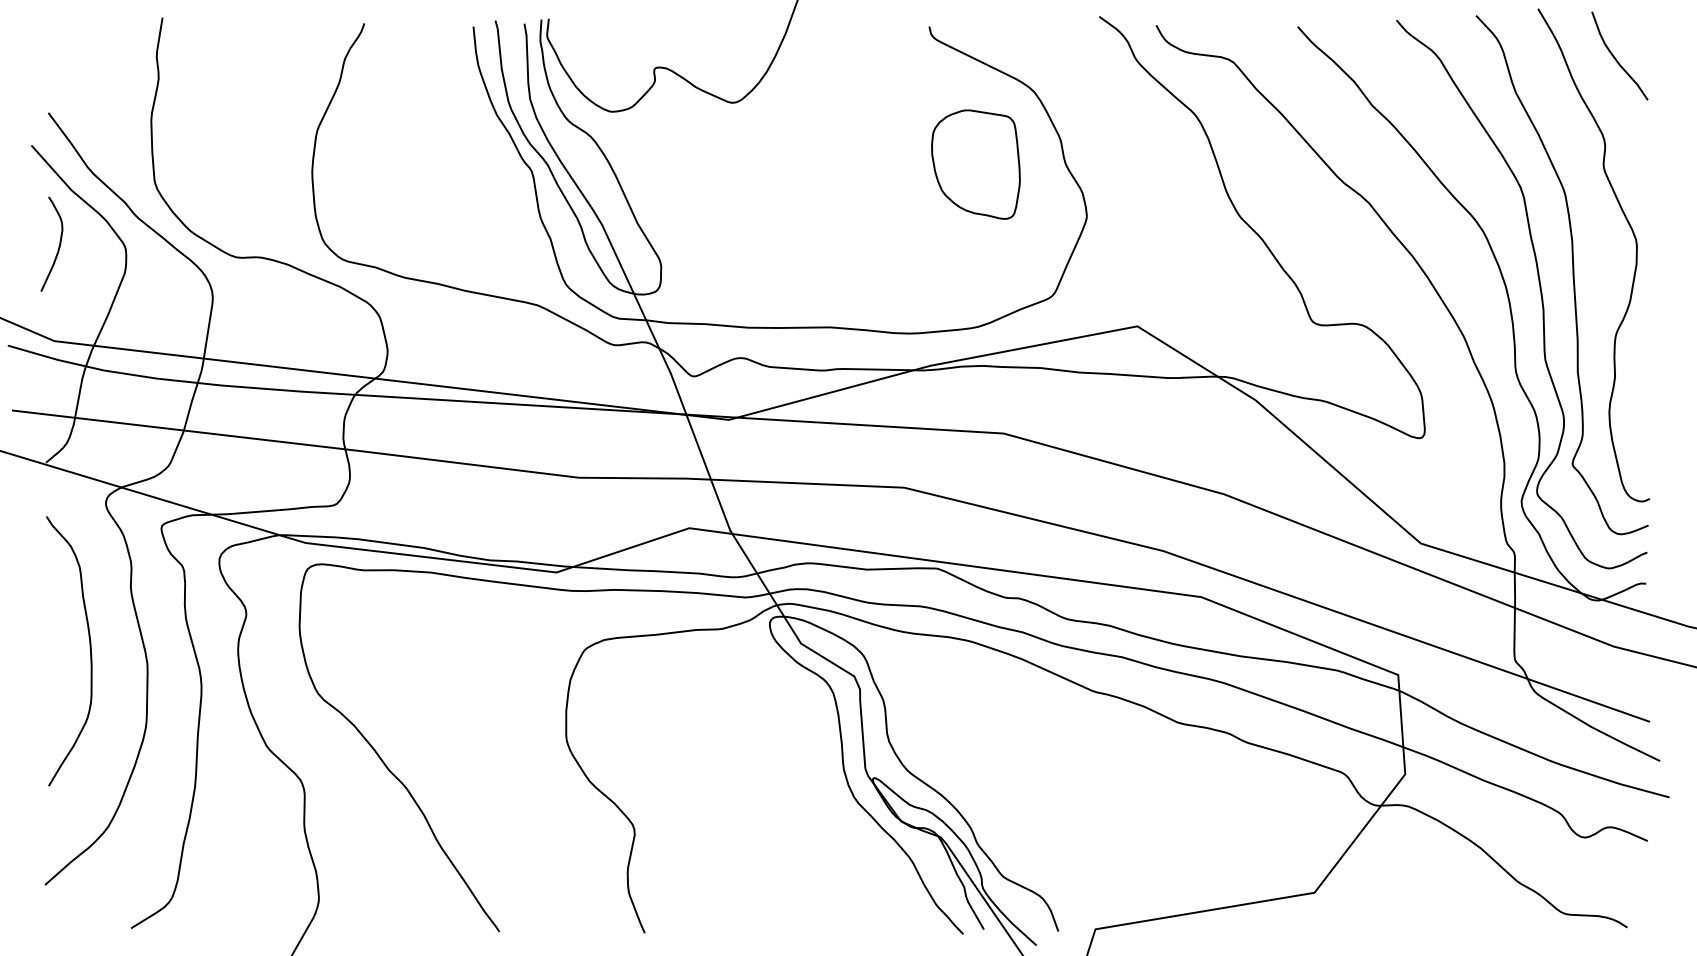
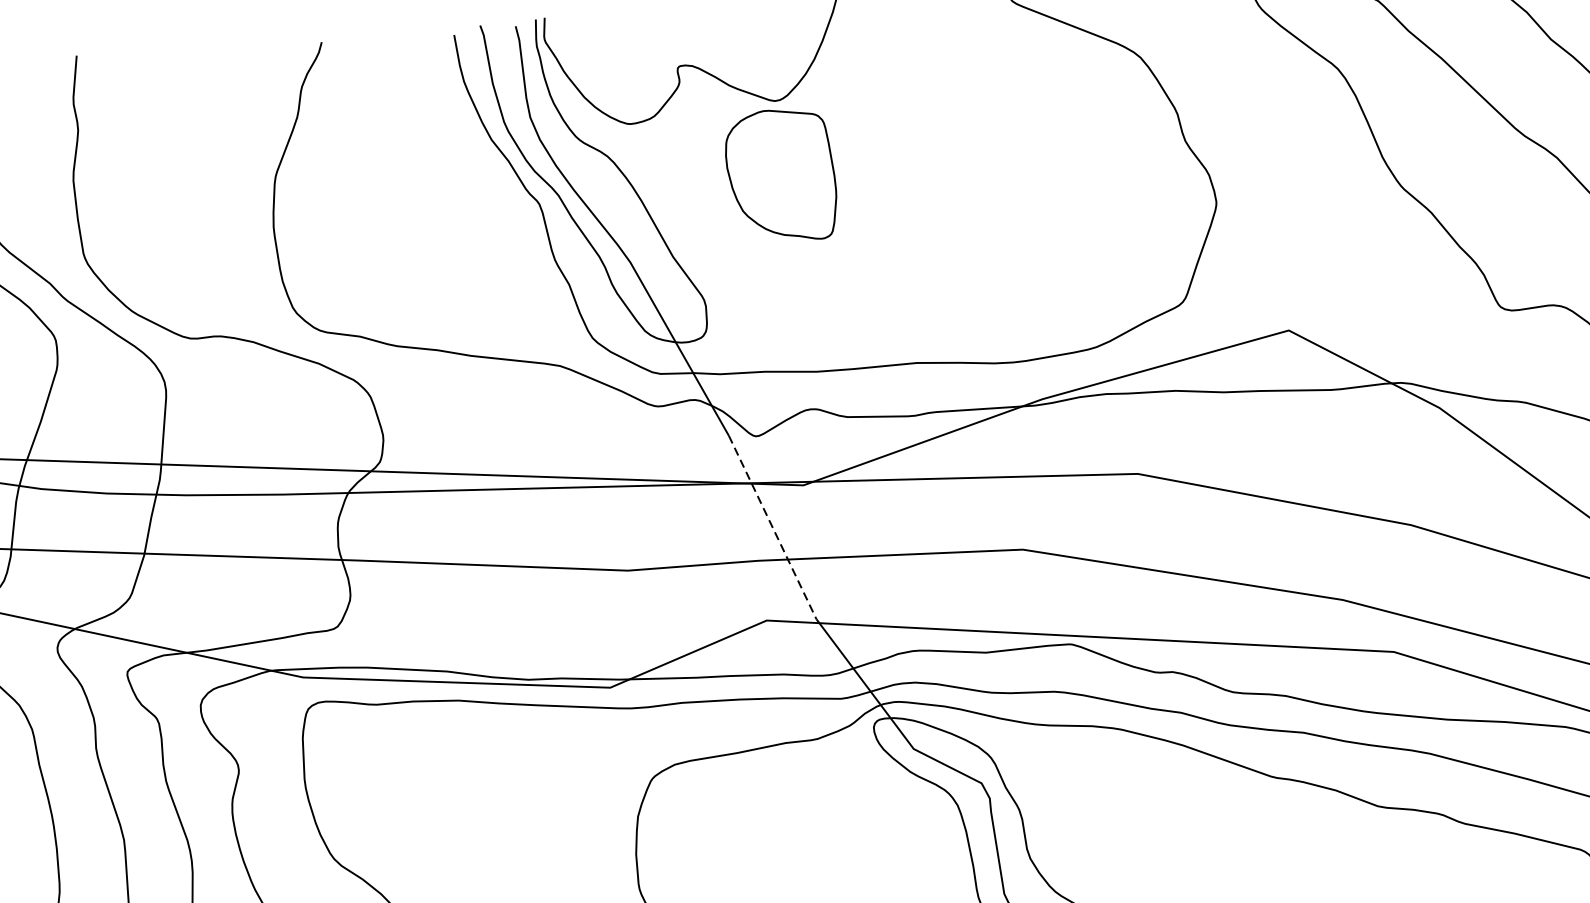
part: (975, 164) -> (780, 175), moved
line: (700, 452) -> (772, 527), solid -> dashed

